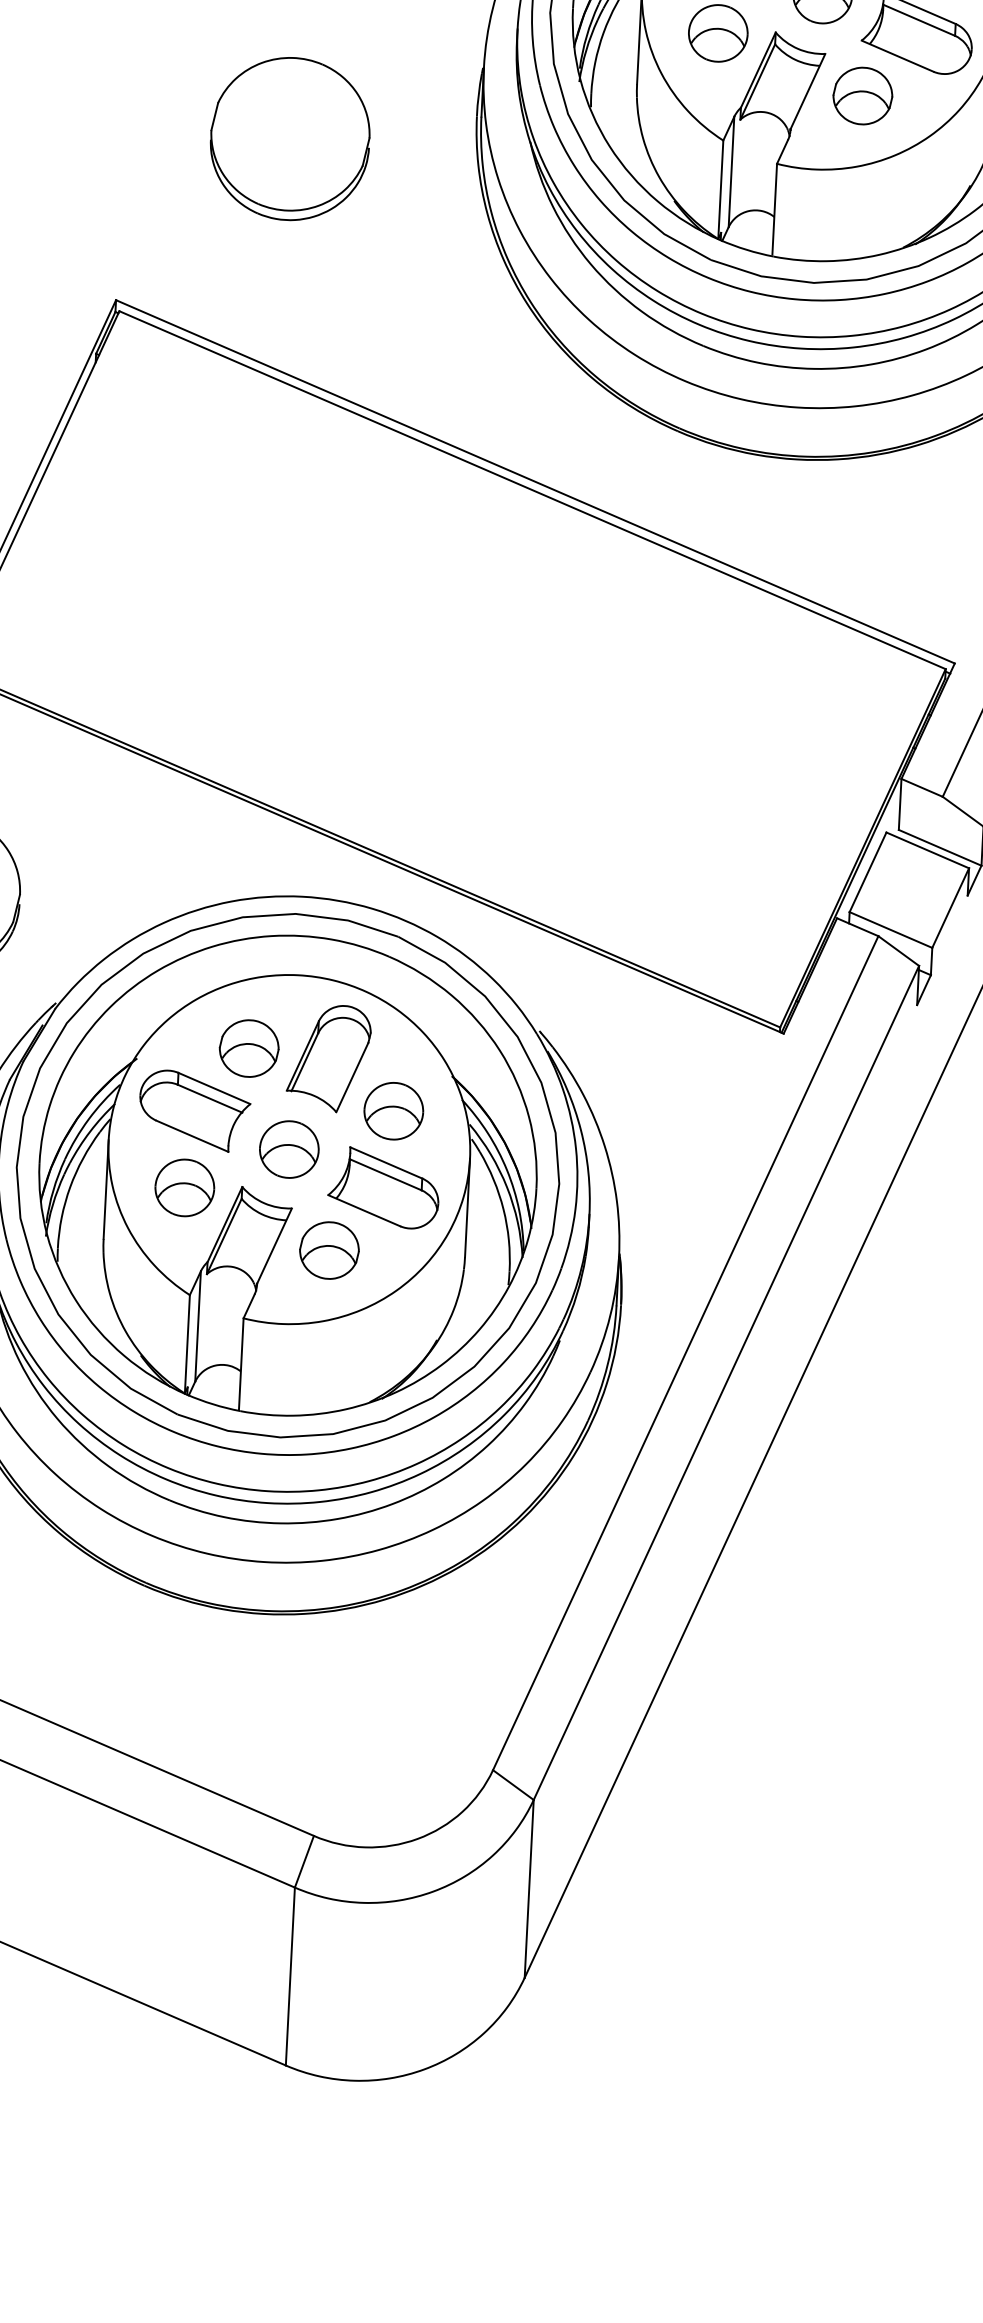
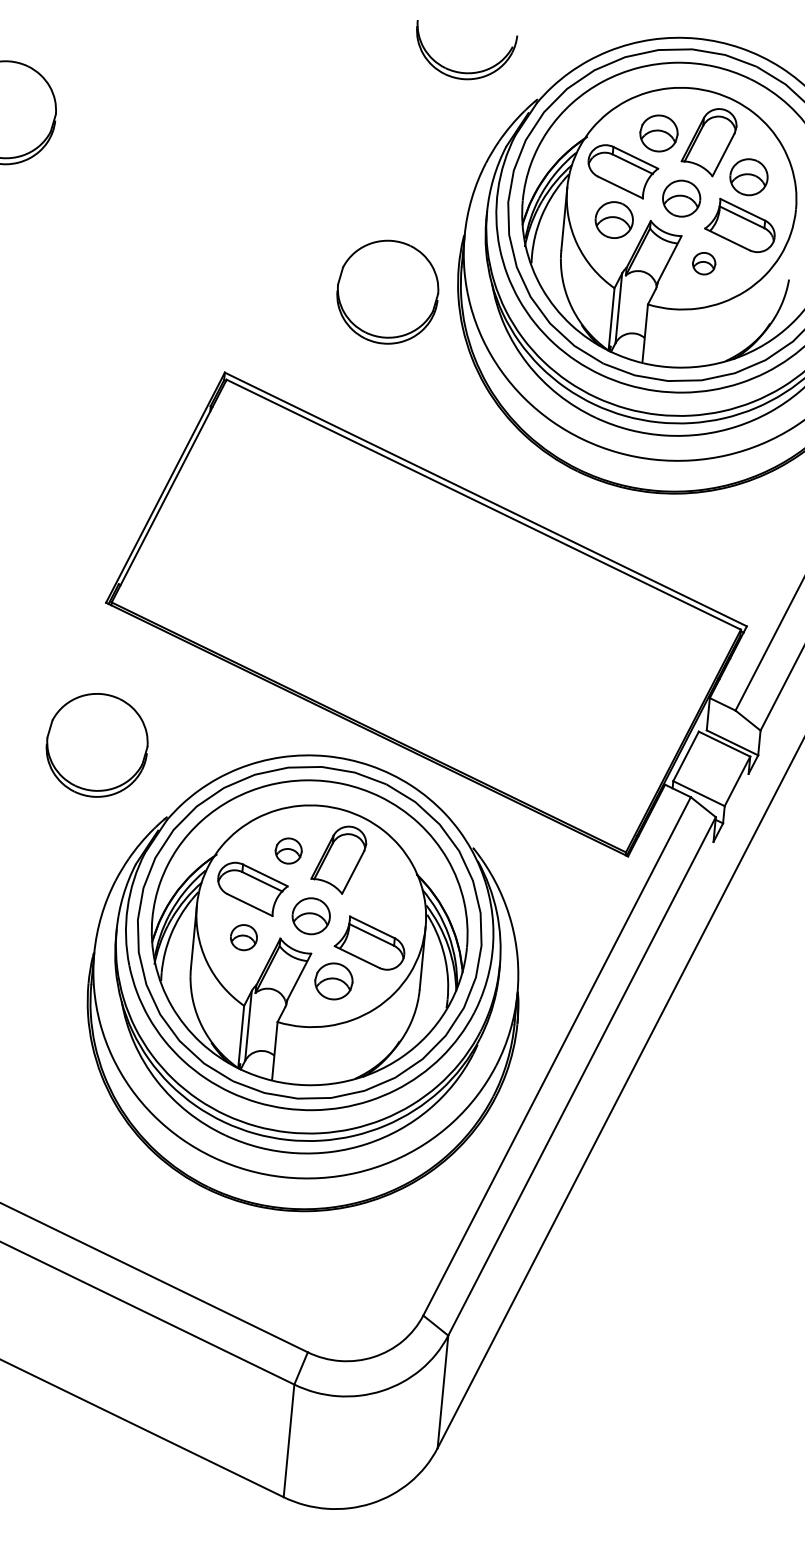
part: (861, 95) -> (703, 263), size x0.6
part: (289, 137) -> (387, 291), moved
part: (248, 1047) -> (288, 850), size x0.7
part: (393, 1110) -> (378, 894), removed
part: (184, 1187) -> (243, 937), size x0.7

